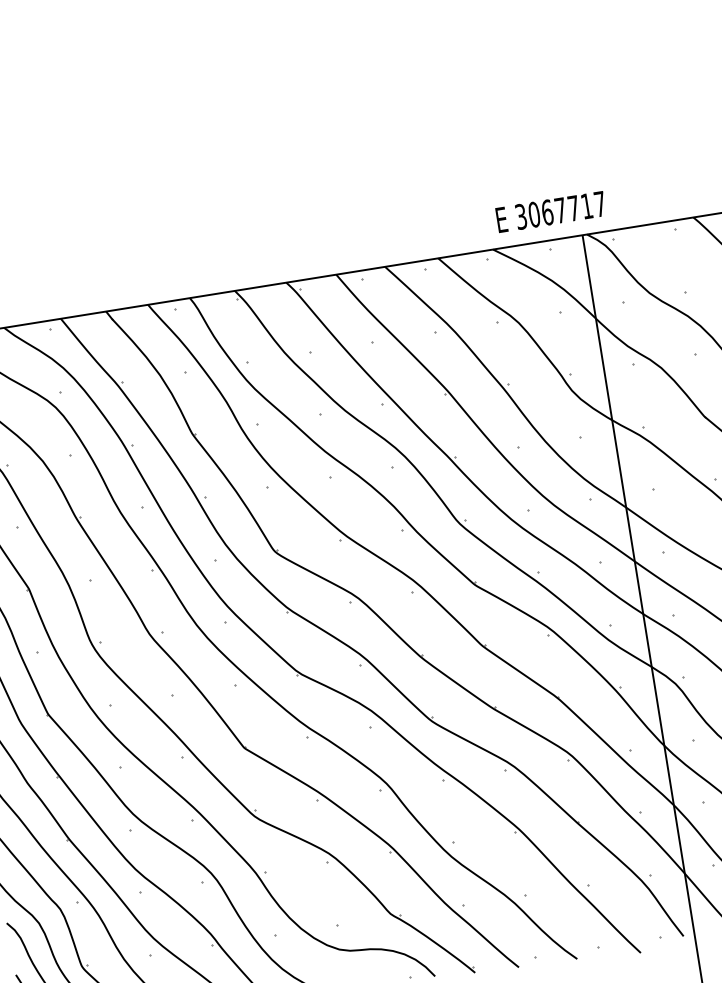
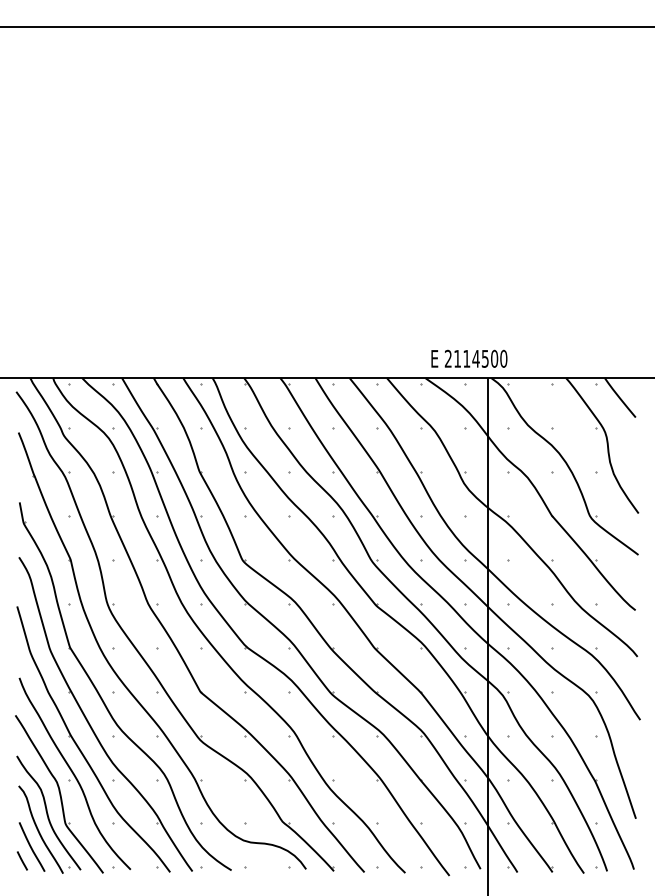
text: (561, 209) -> (476, 358), 3067717 -> 2114500

